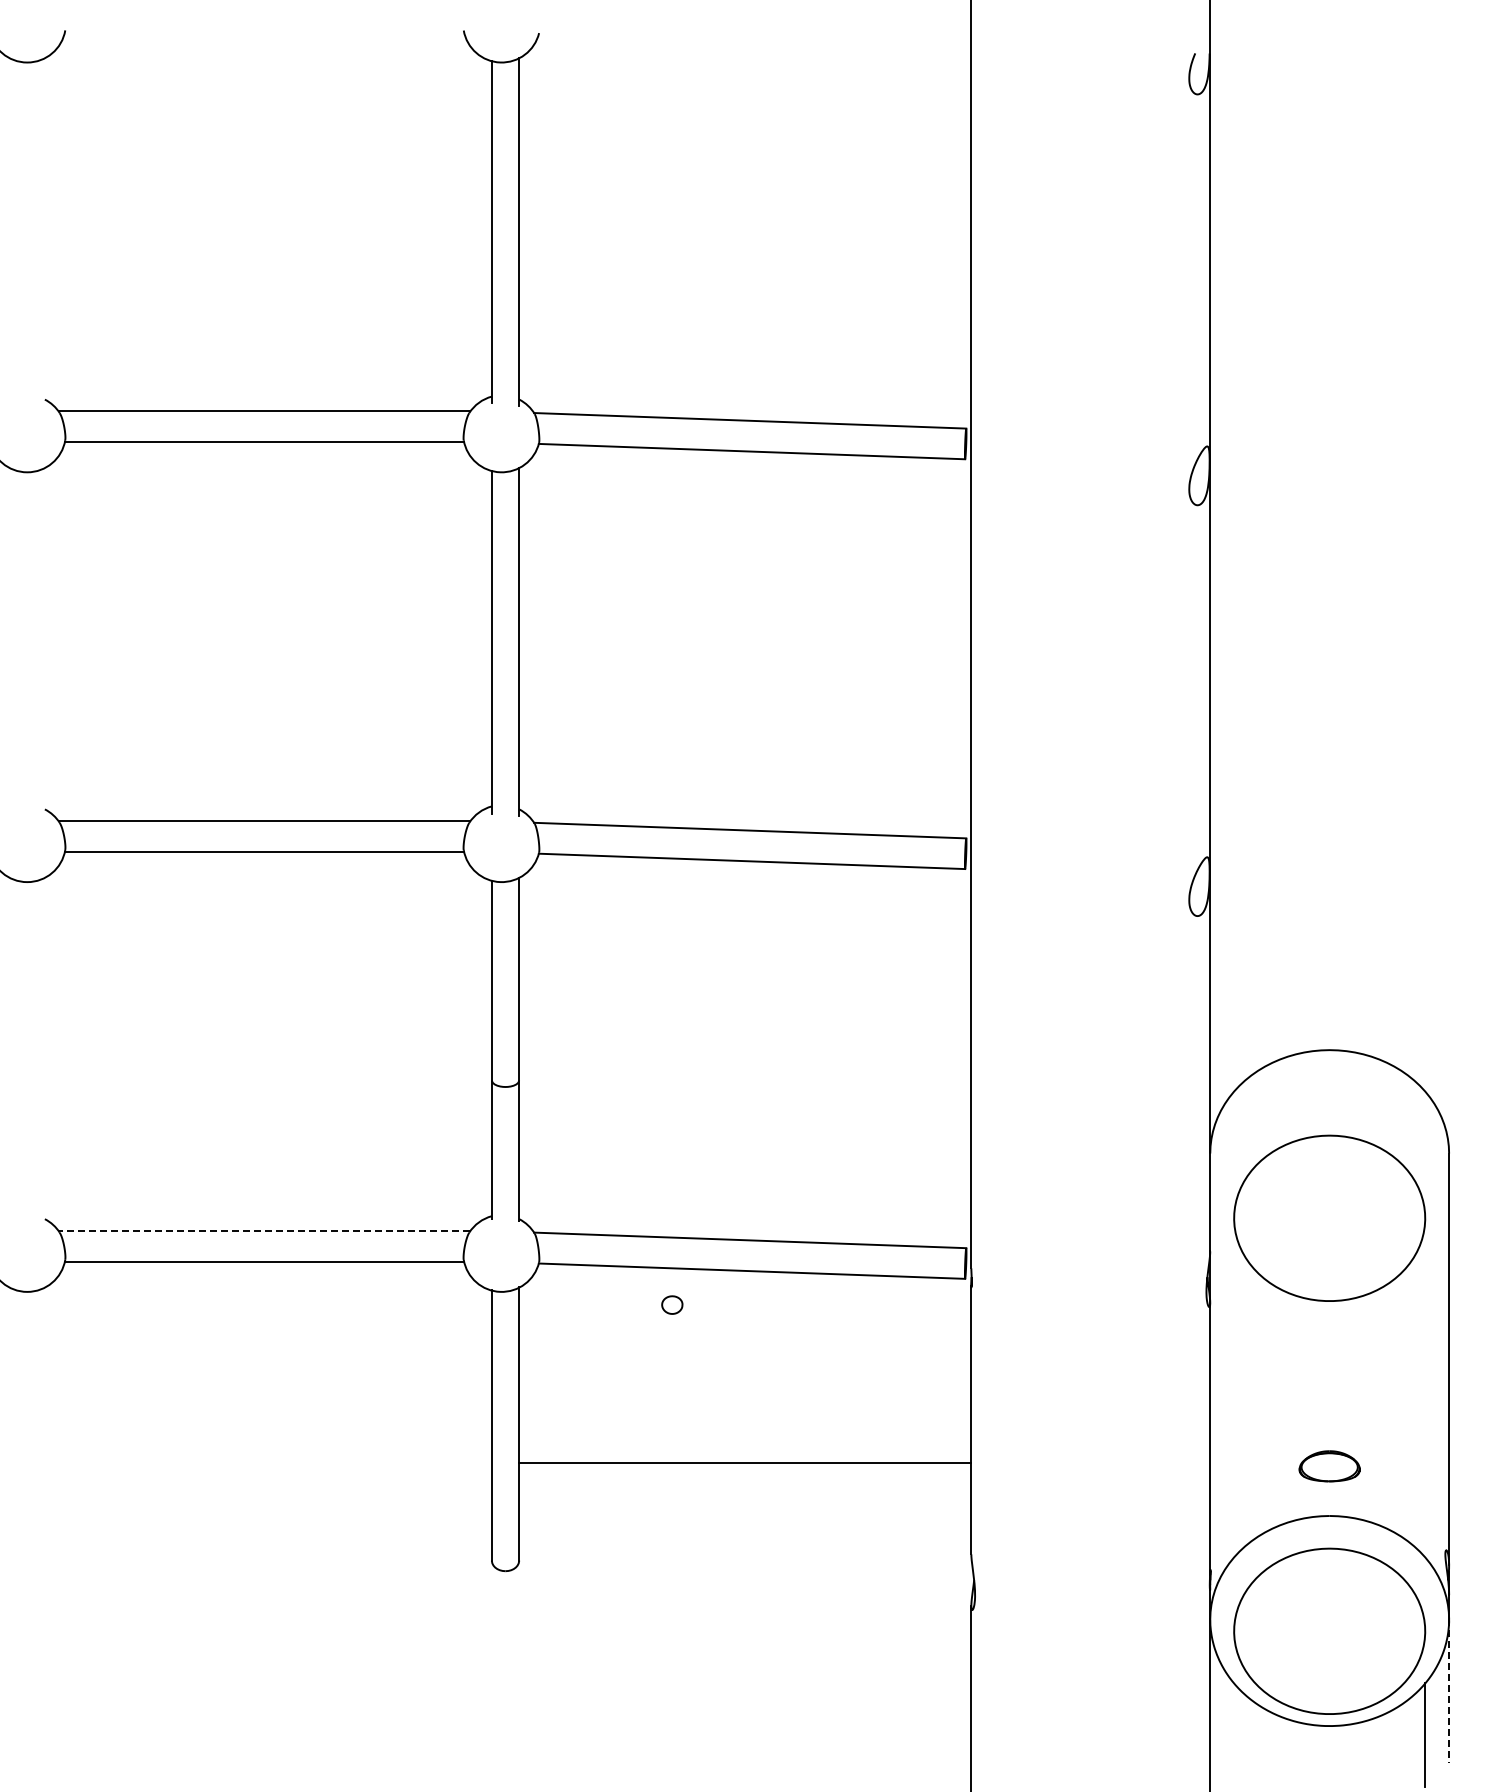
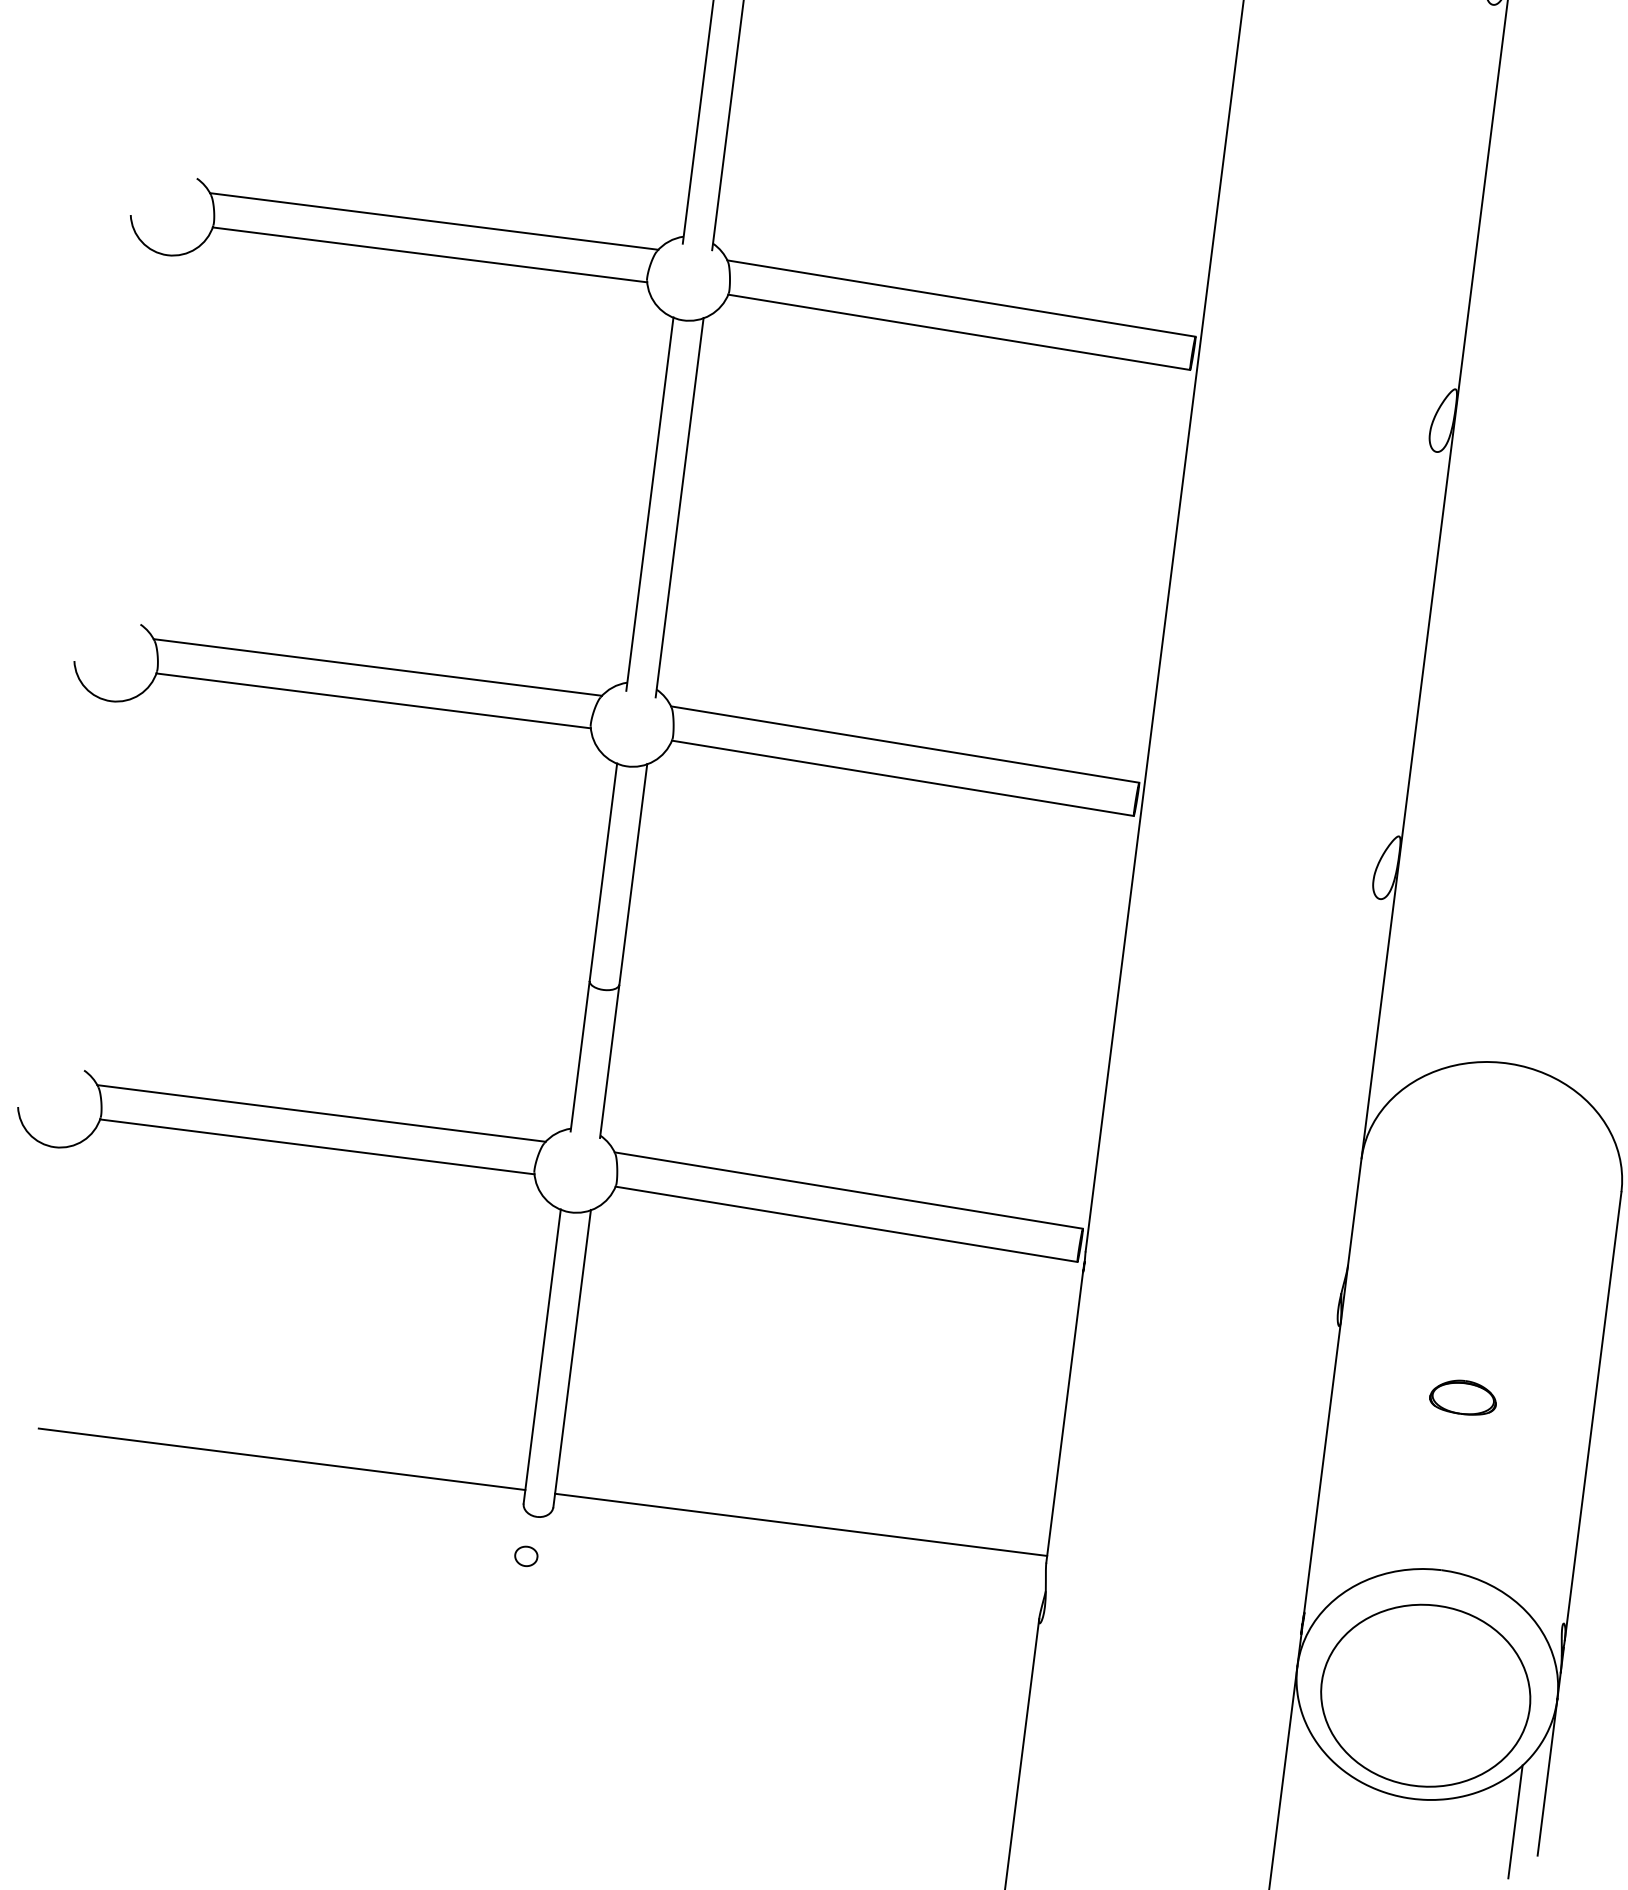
part: (1329, 1217) -> (1482, 1245), removed
line: (264, 1230) -> (321, 1113), dashed -> solid
part: (672, 1304) -> (526, 1555), moved
line: (745, 1463) -> (801, 1525), moved
part: (1329, 1466) -> (1463, 1397), moved
line: (267, 1548) -> (281, 1459), added
line: (1449, 1691) -> (1547, 1777), dashed -> solid

